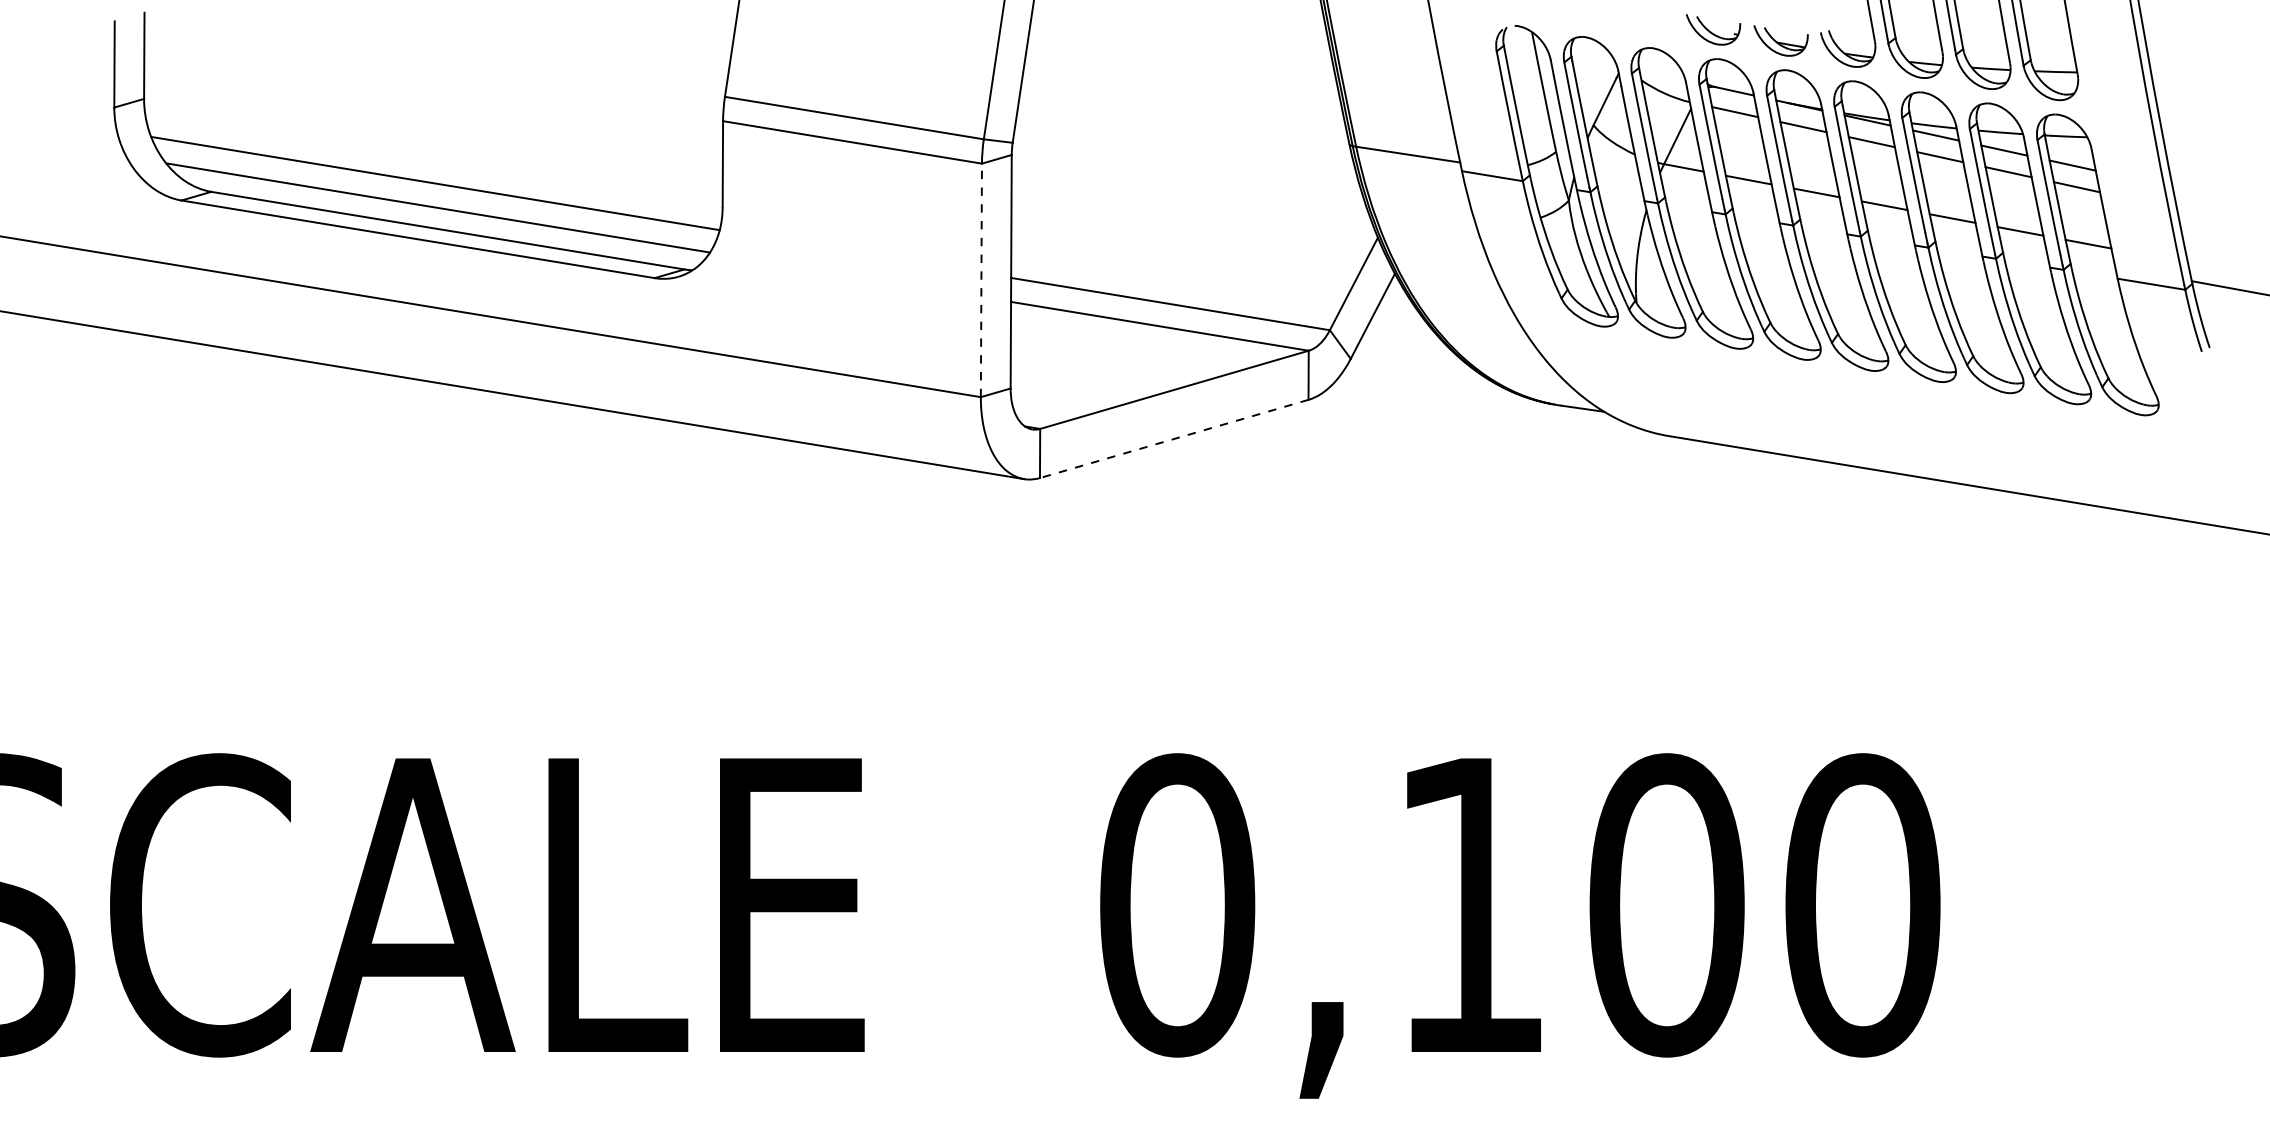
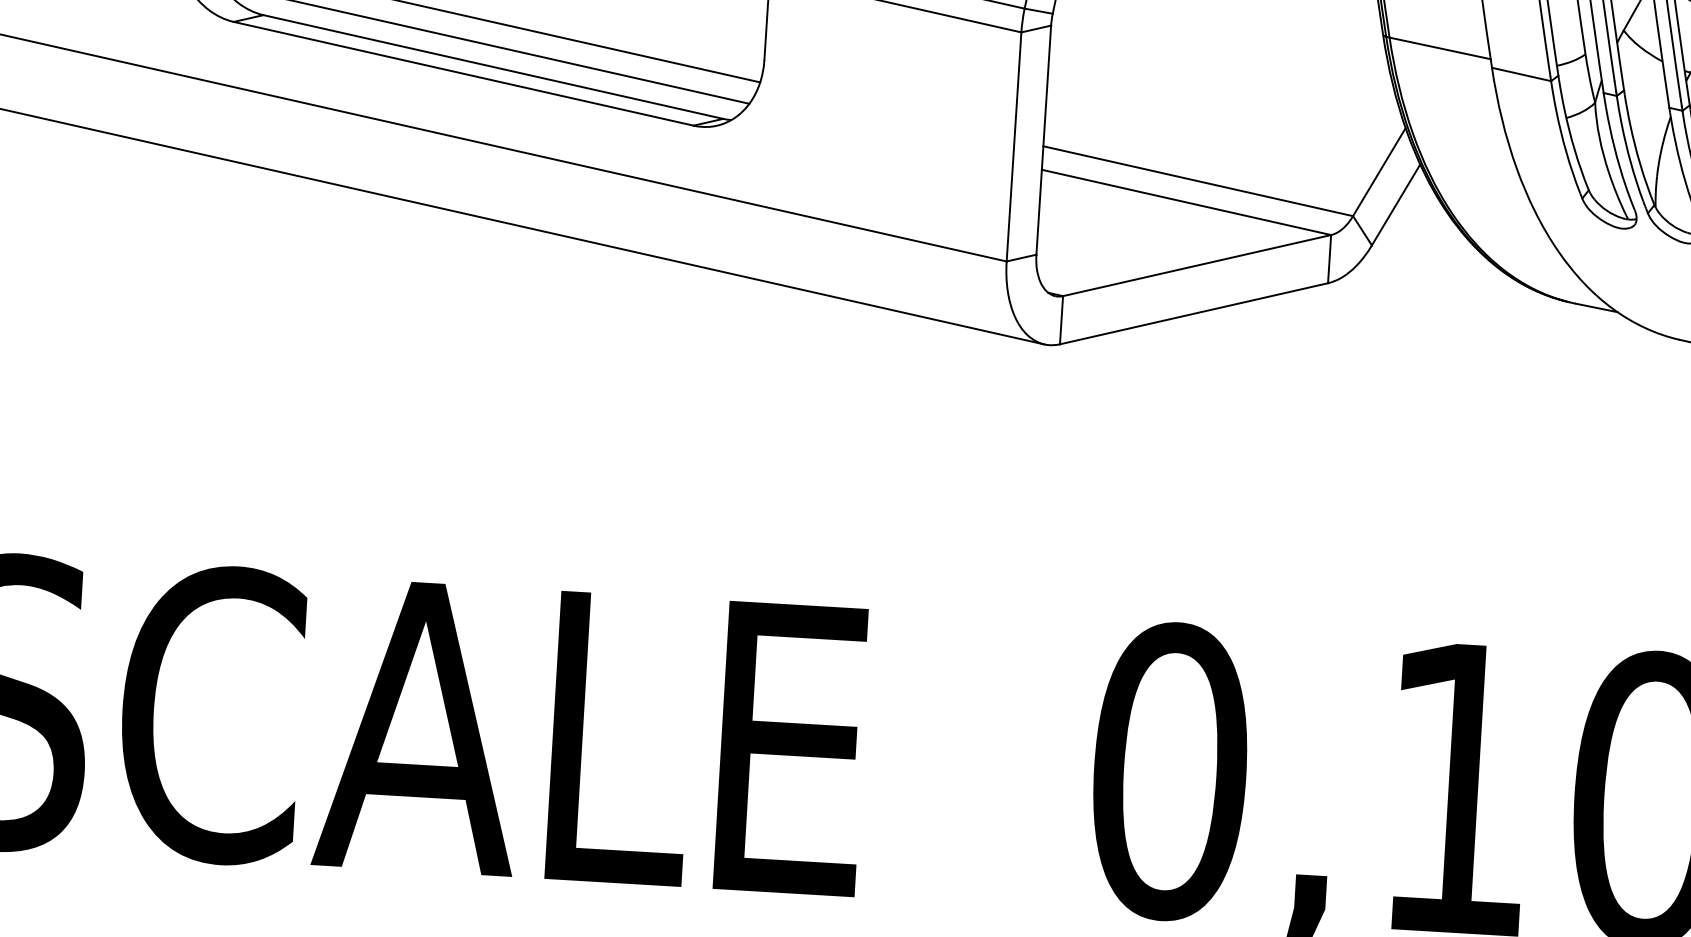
line: (981, 280) -> (1014, 147), dashed -> solid
line: (1174, 438) -> (1194, 313), dashed -> solid

